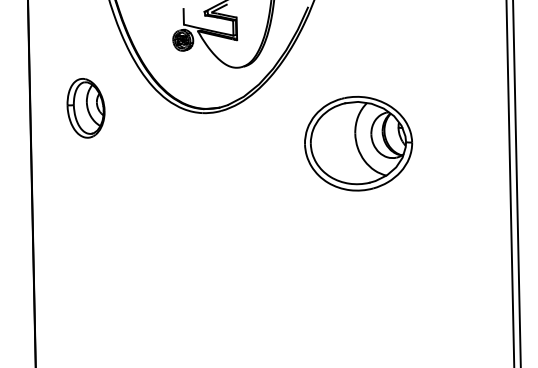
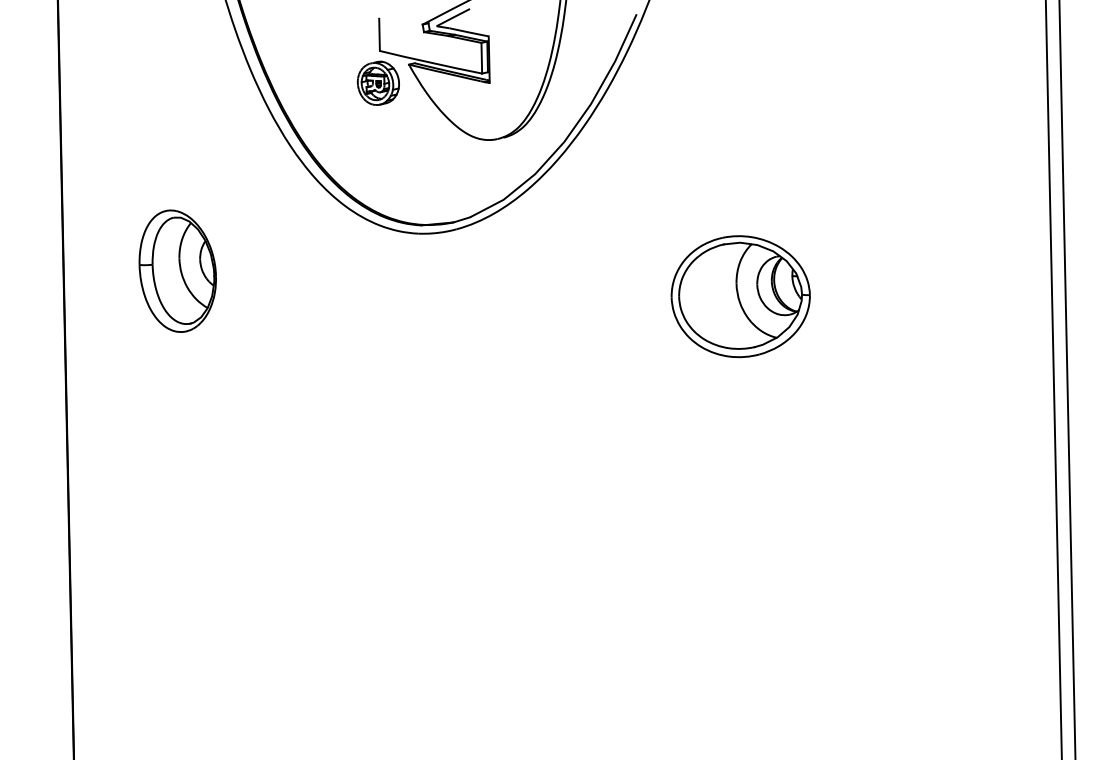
part: (85, 108) -> (176, 271), moved
part: (358, 143) -> (740, 296), size x0.62

